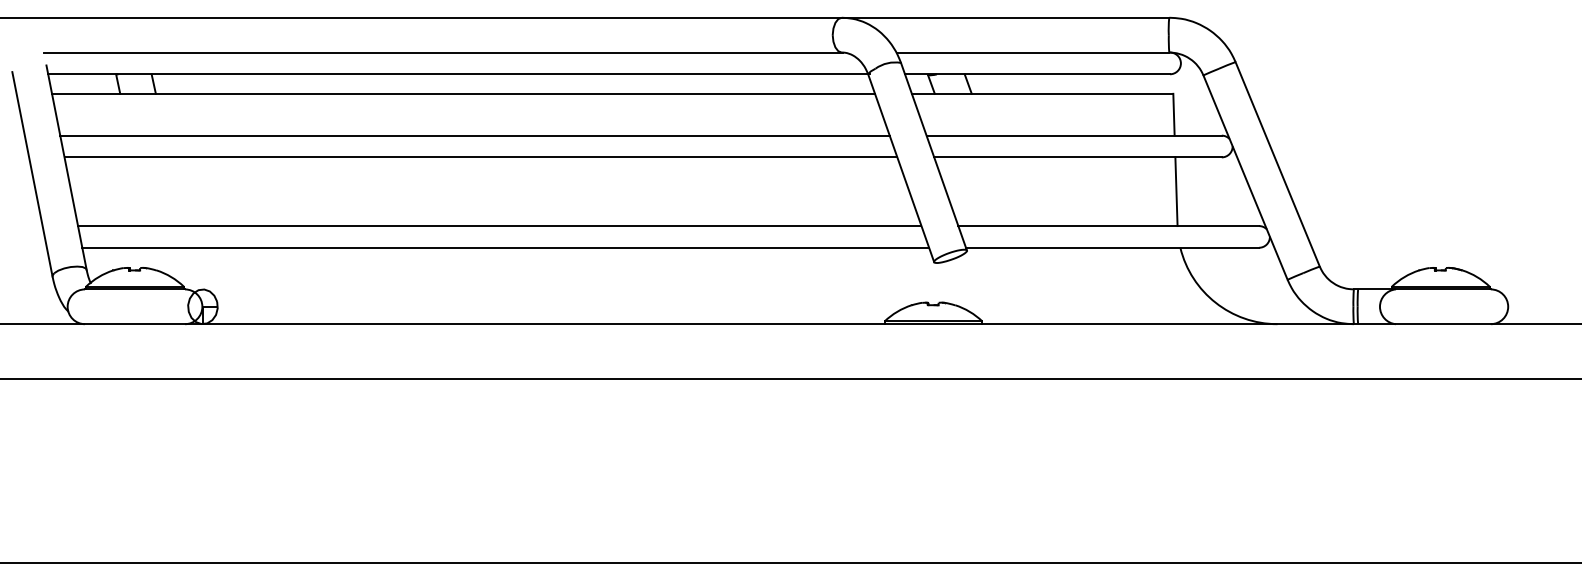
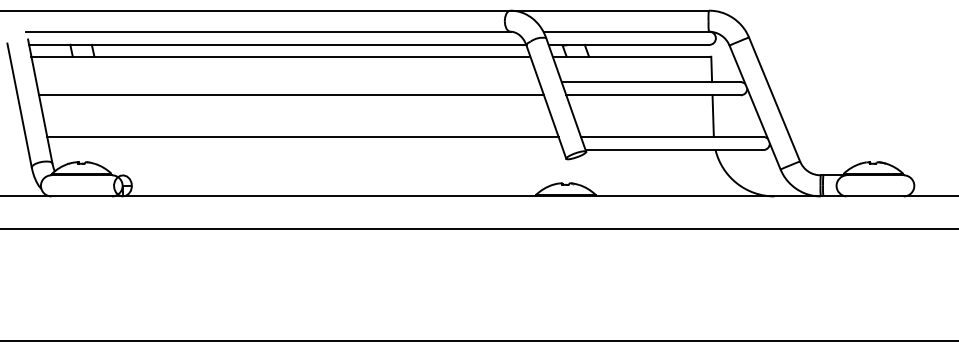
line: (474, 136) -> (287, 82), removed
line: (505, 248) -> (306, 150), removed

